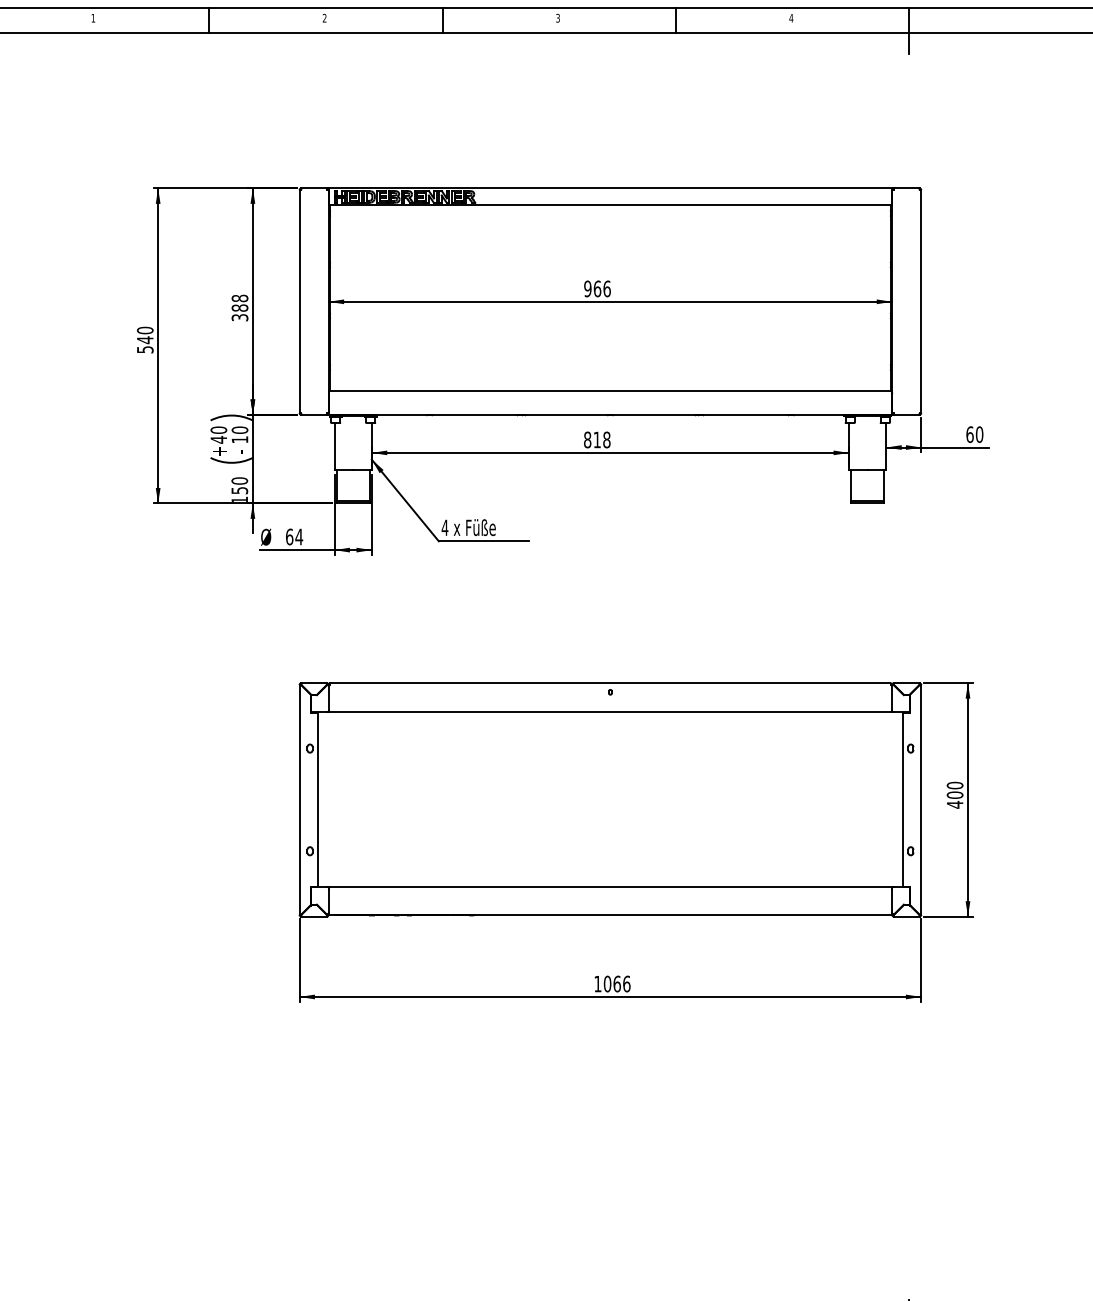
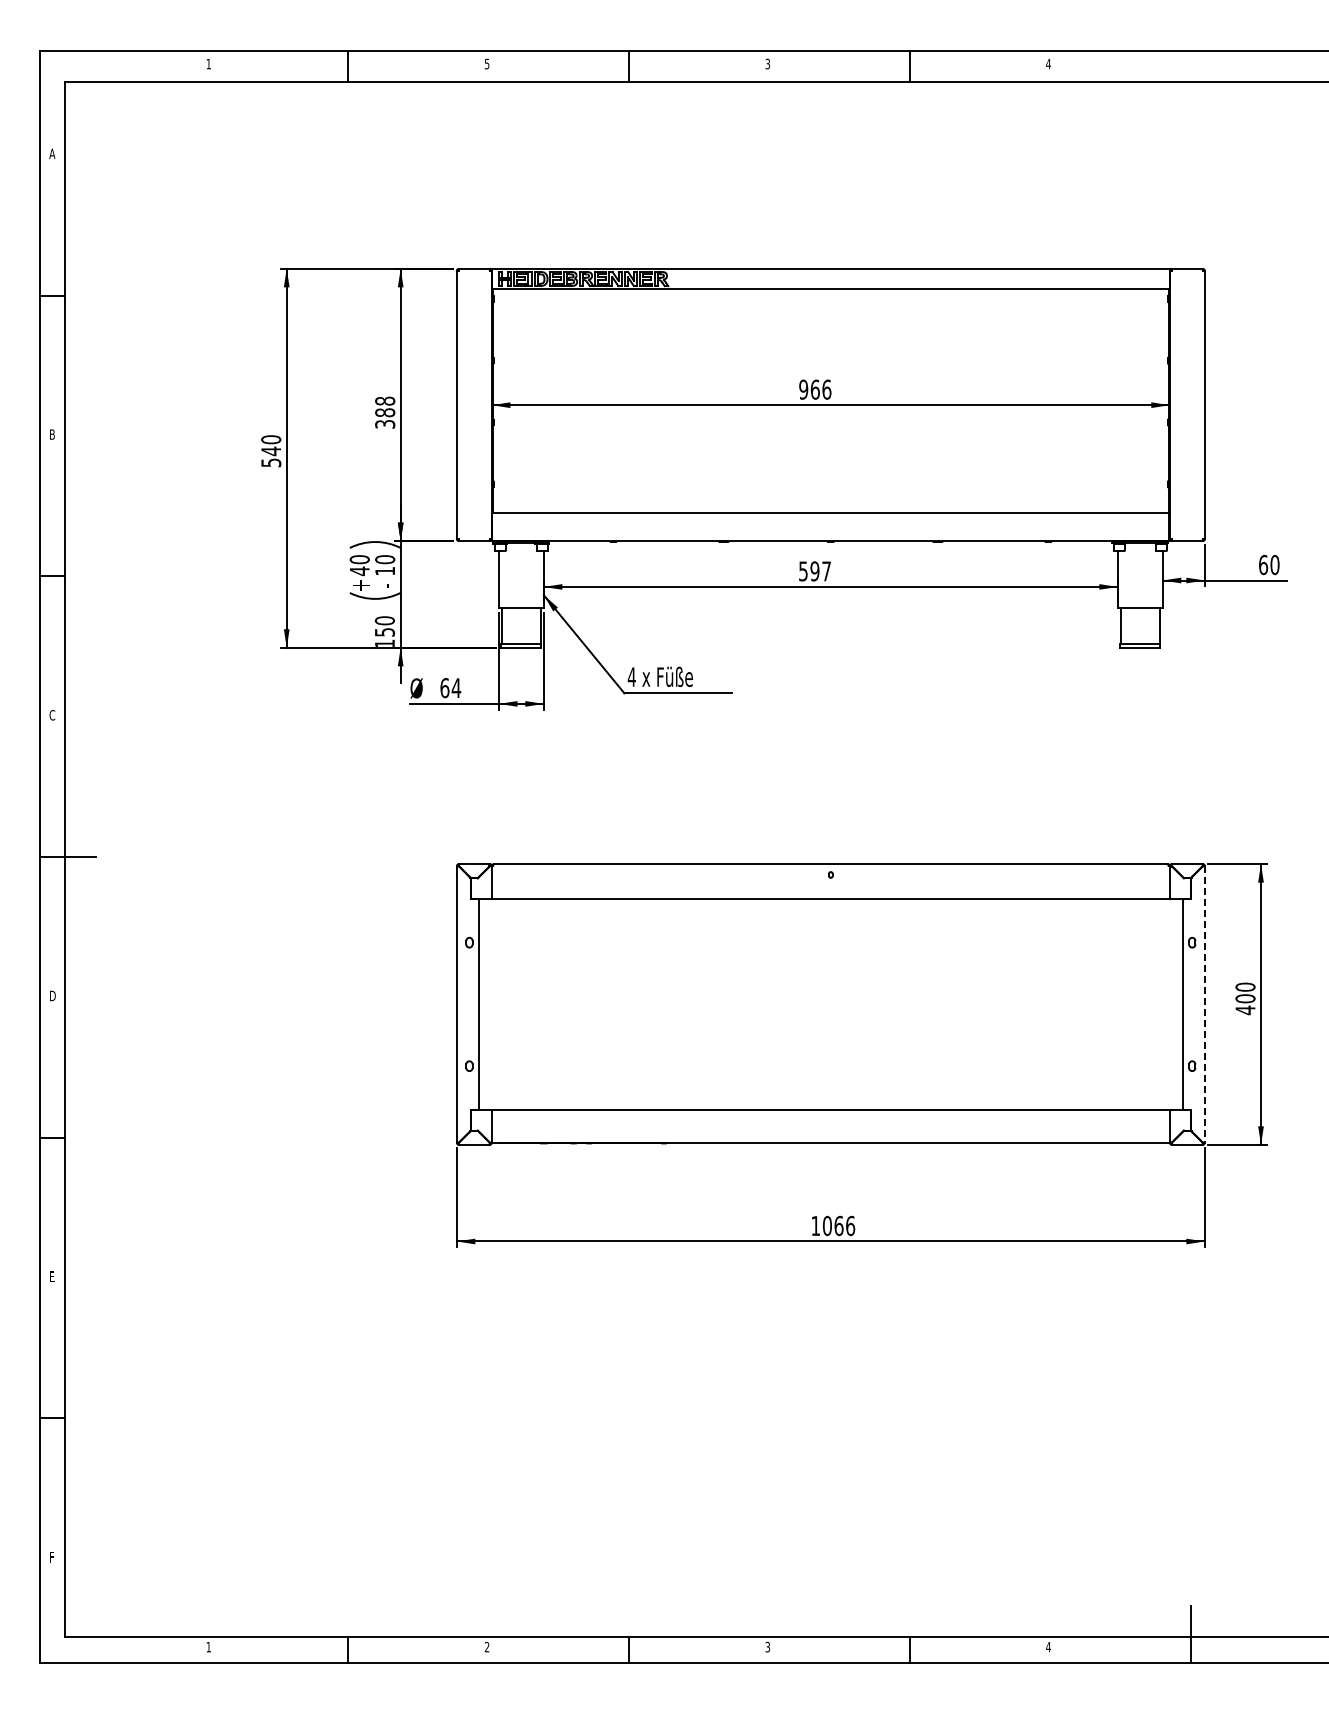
text: (324, 17) -> (486, 63), 2 -> 5
line: (909, 31) -> (1190, 79), removed
text: (597, 440) -> (815, 571), 818 -> 597
line: (921, 799) -> (1204, 1004), solid -> dashed

